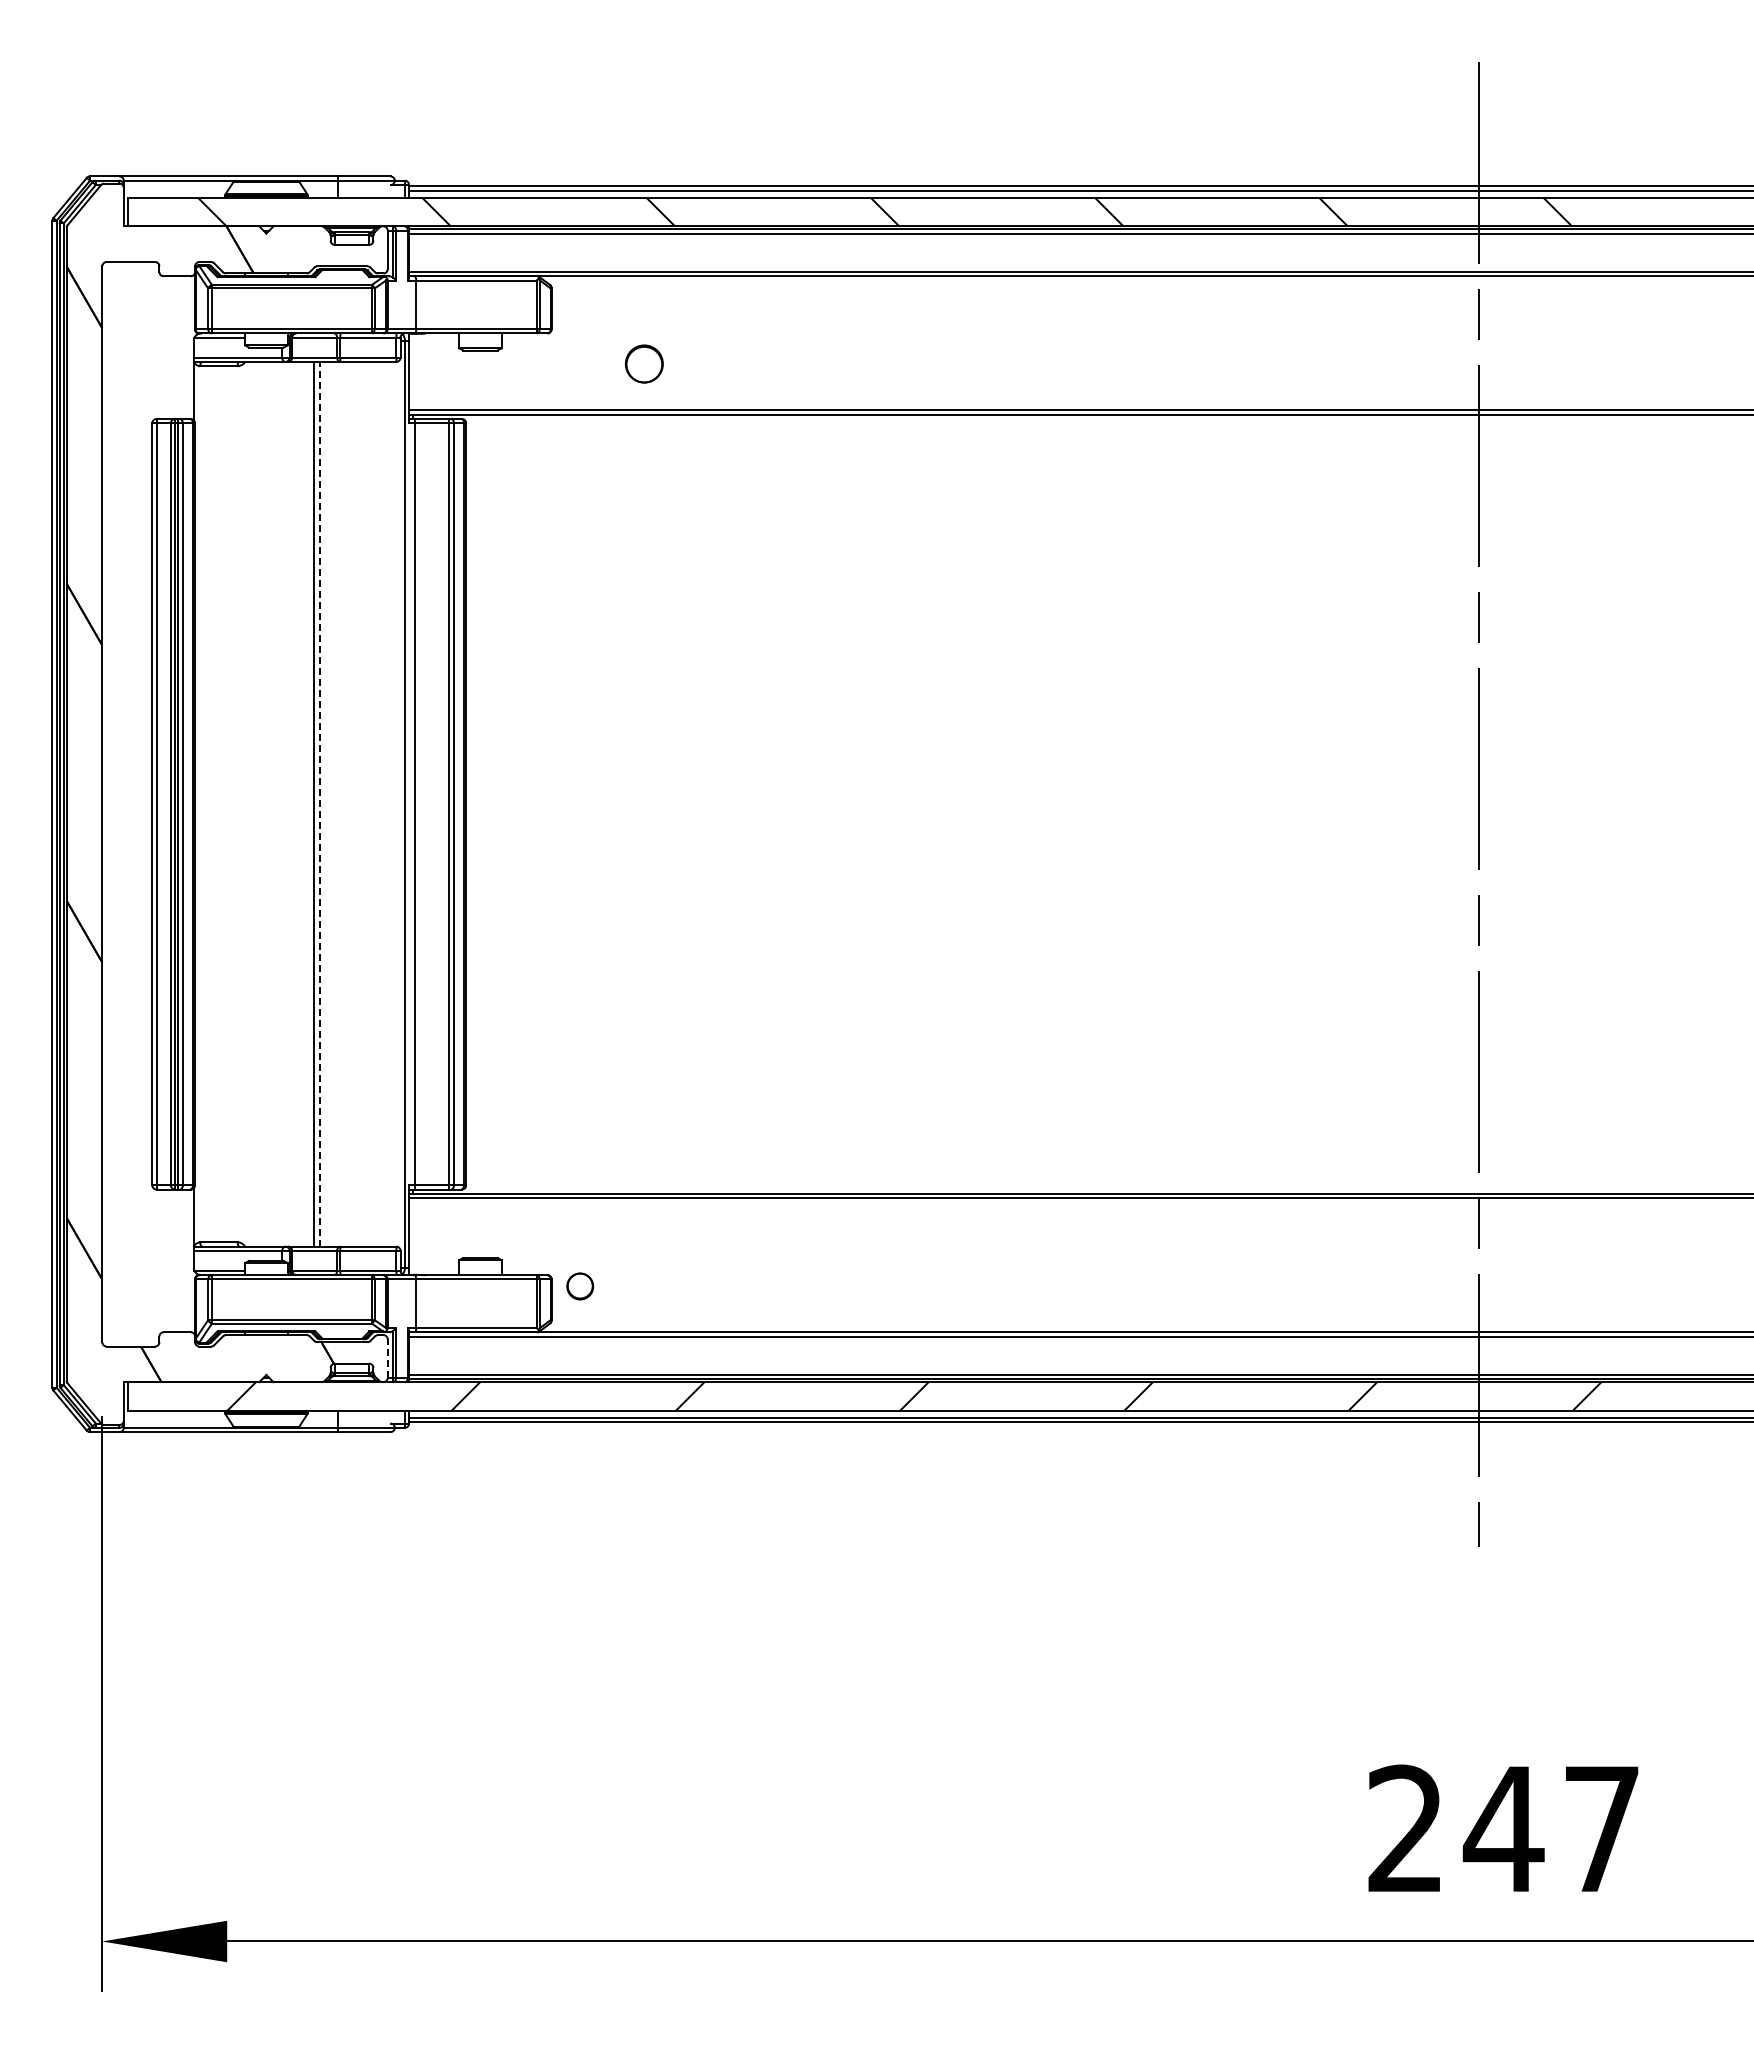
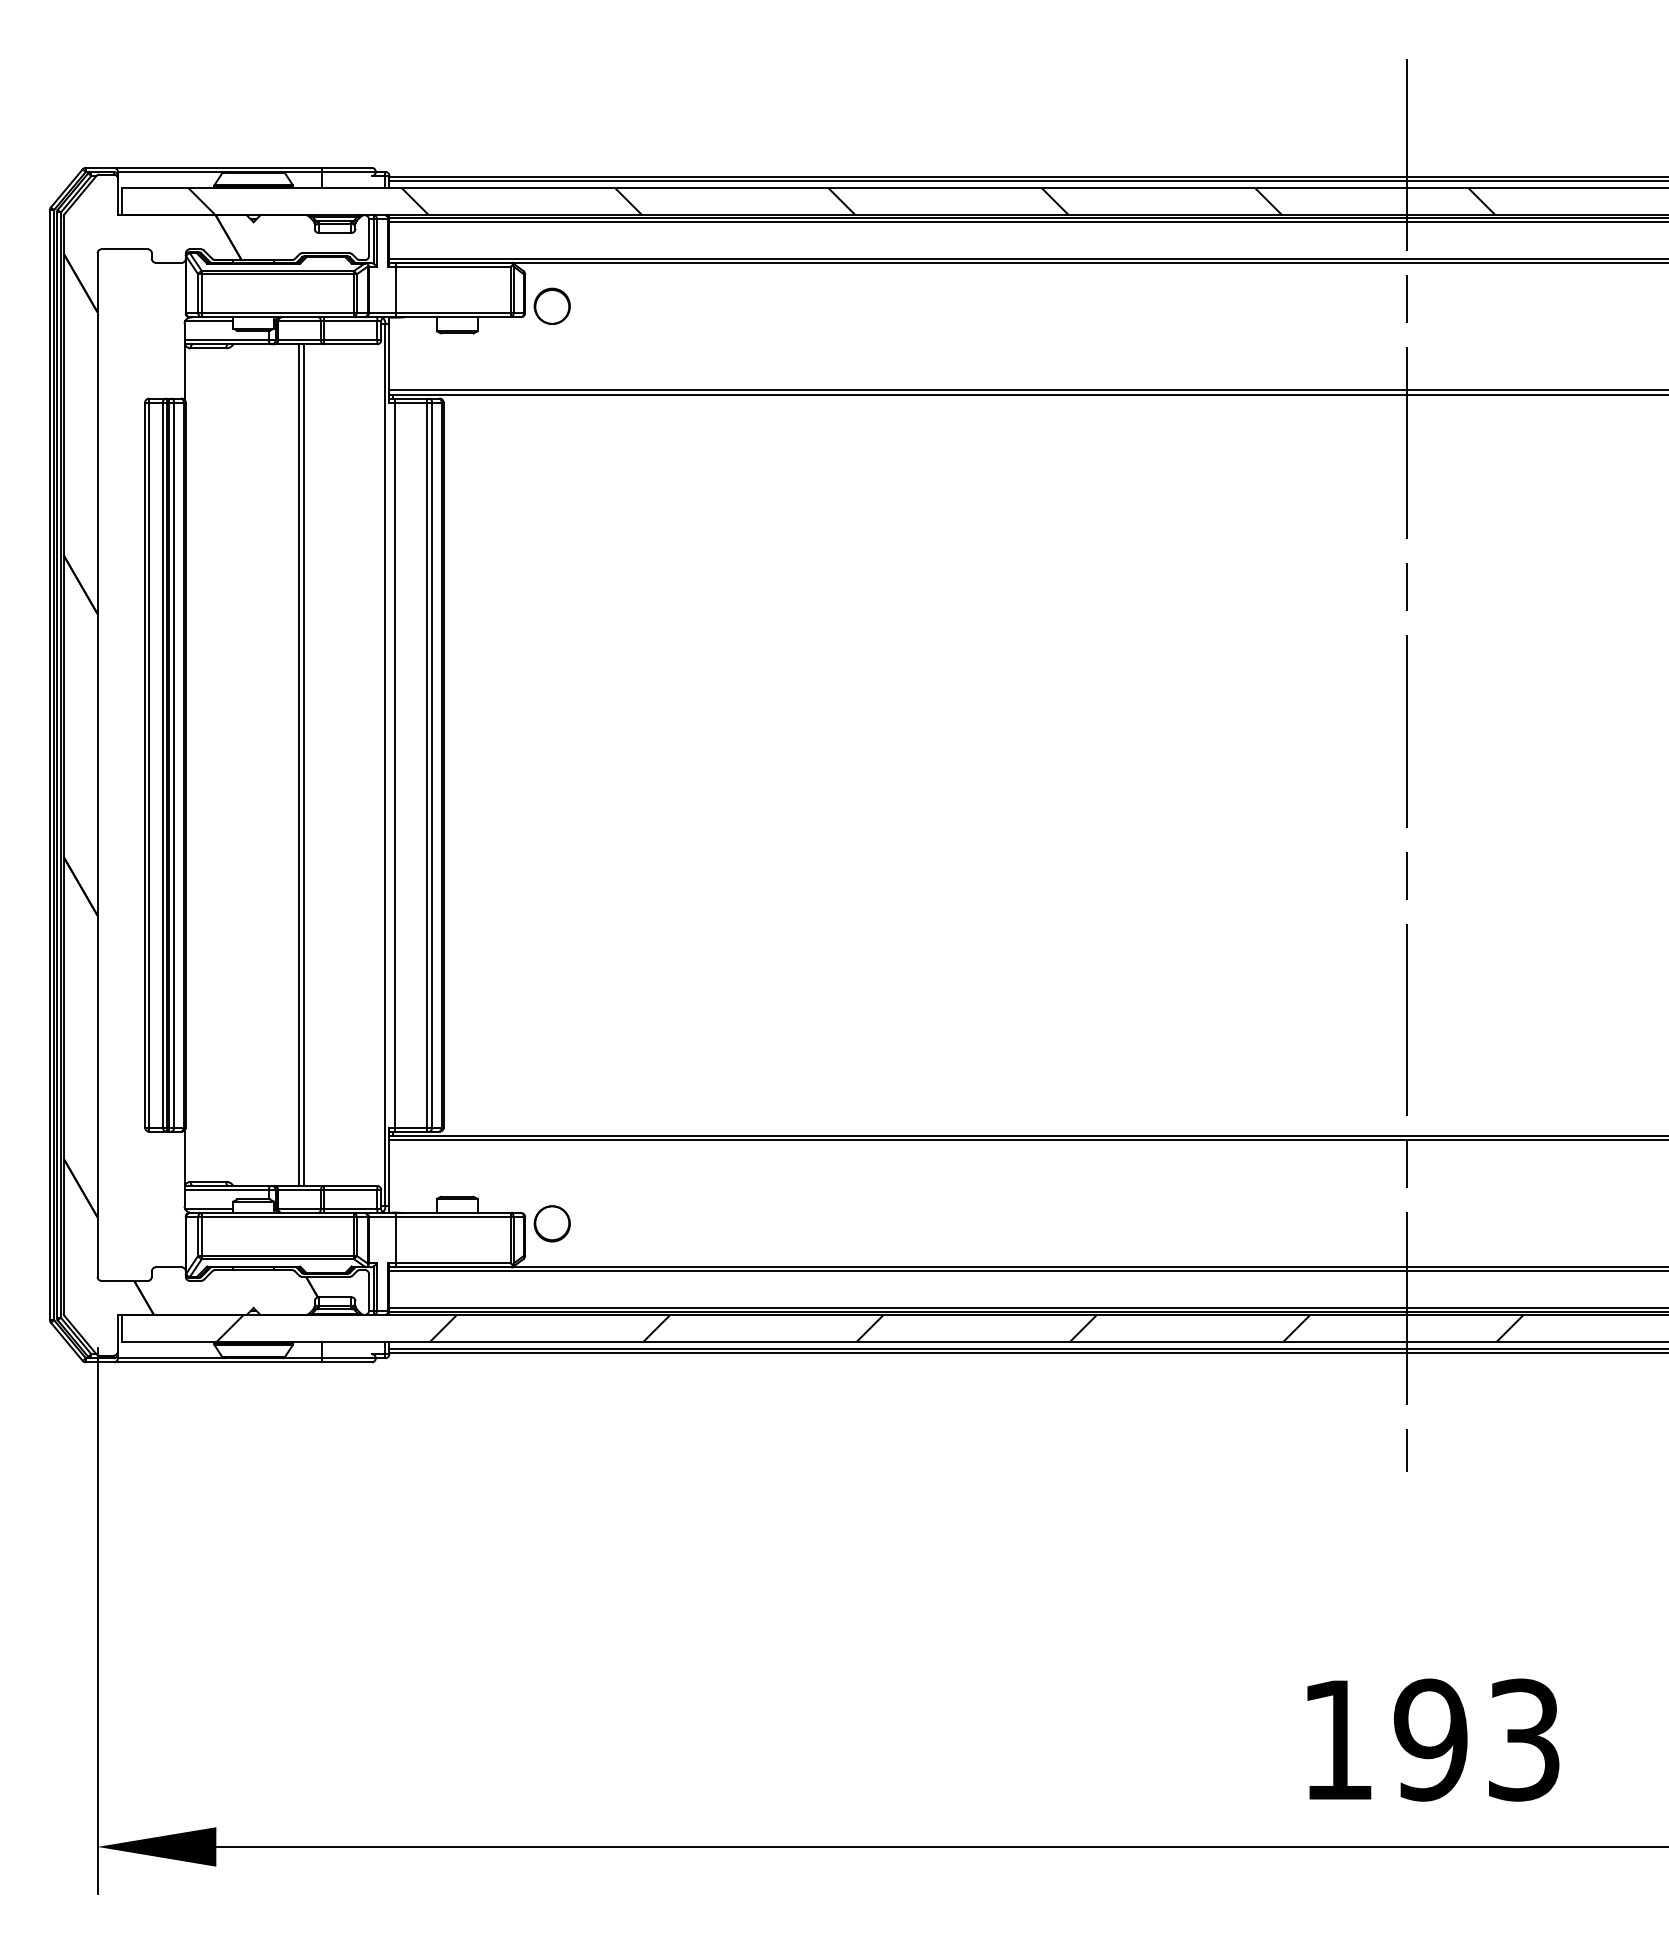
circle: (643, 363) -> (551, 305), moved
line: (319, 803) -> (304, 764), dashed -> solid
circle: (579, 1286) -> (551, 1223), size x1.43
line: (387, 1358) -> (368, 1292), dashed -> solid
text: (1503, 1828) -> (1430, 1739), 247 -> 193

